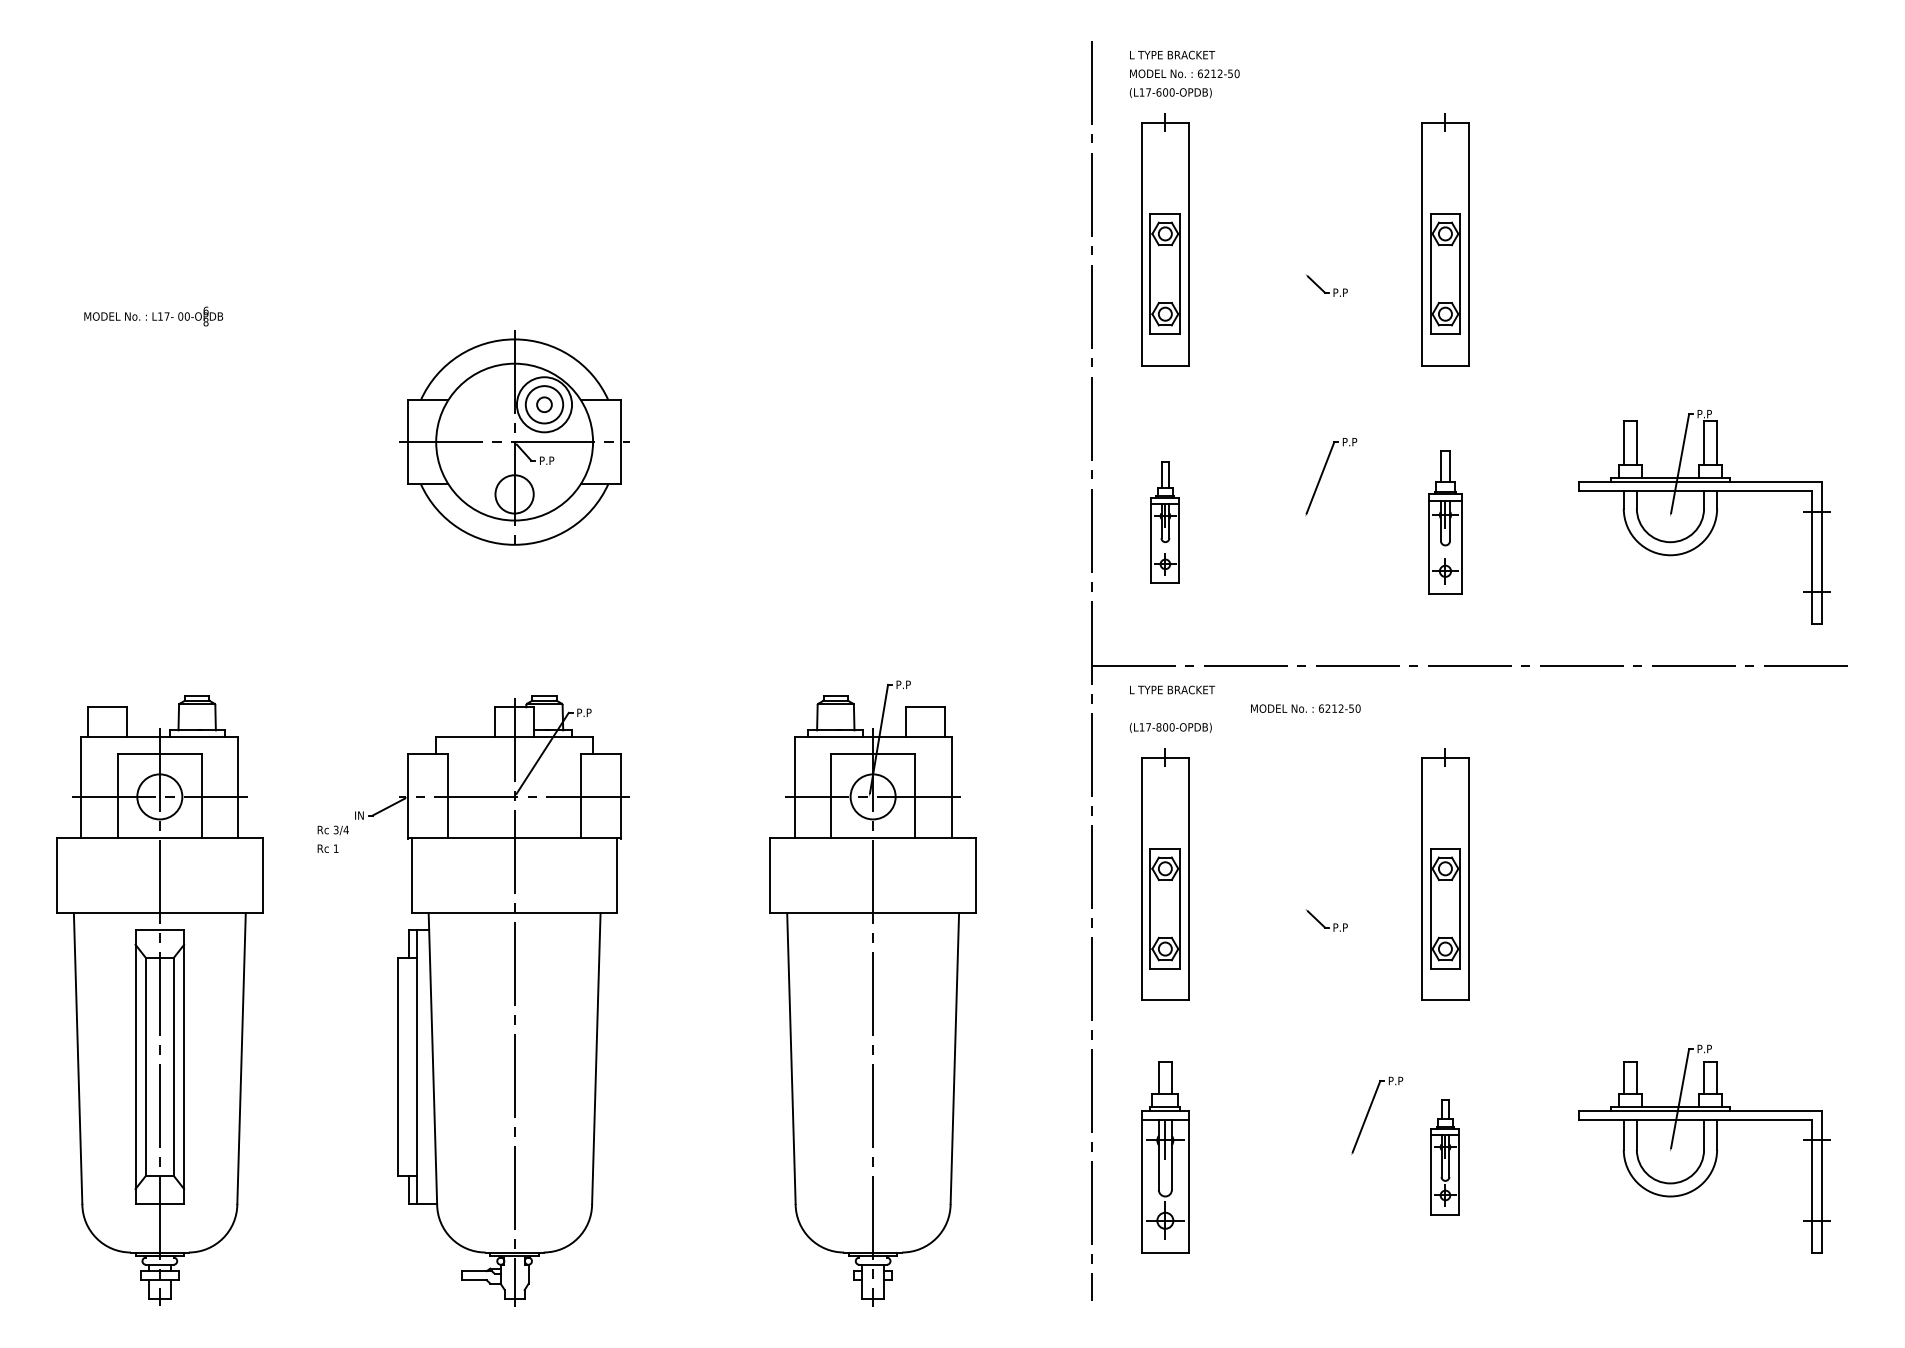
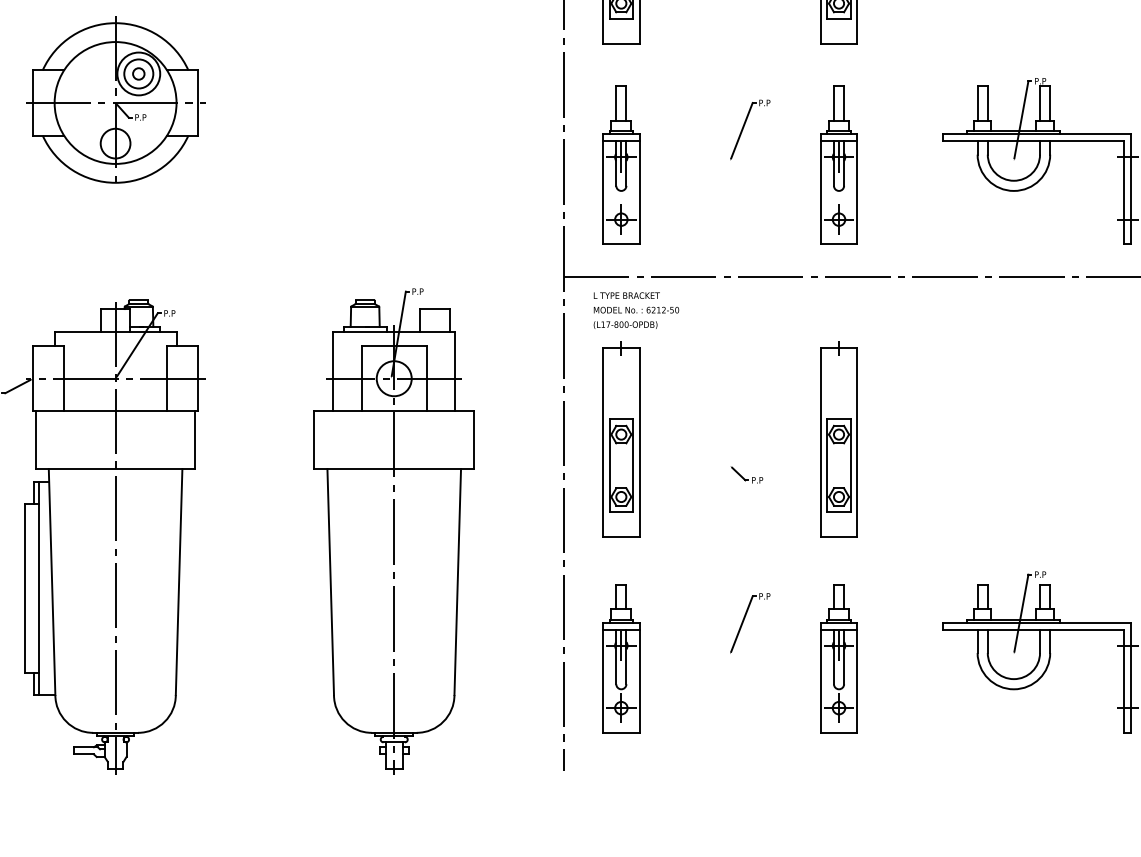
part: (1165, 522) -> (621, 165), size x1.67
part: (1445, 522) -> (839, 165), size x1.43
text: (1305, 708) -> (636, 310), moved
part: (1369, 1112) -> (744, 620), moved
part: (1445, 1157) -> (839, 658), size x1.67

